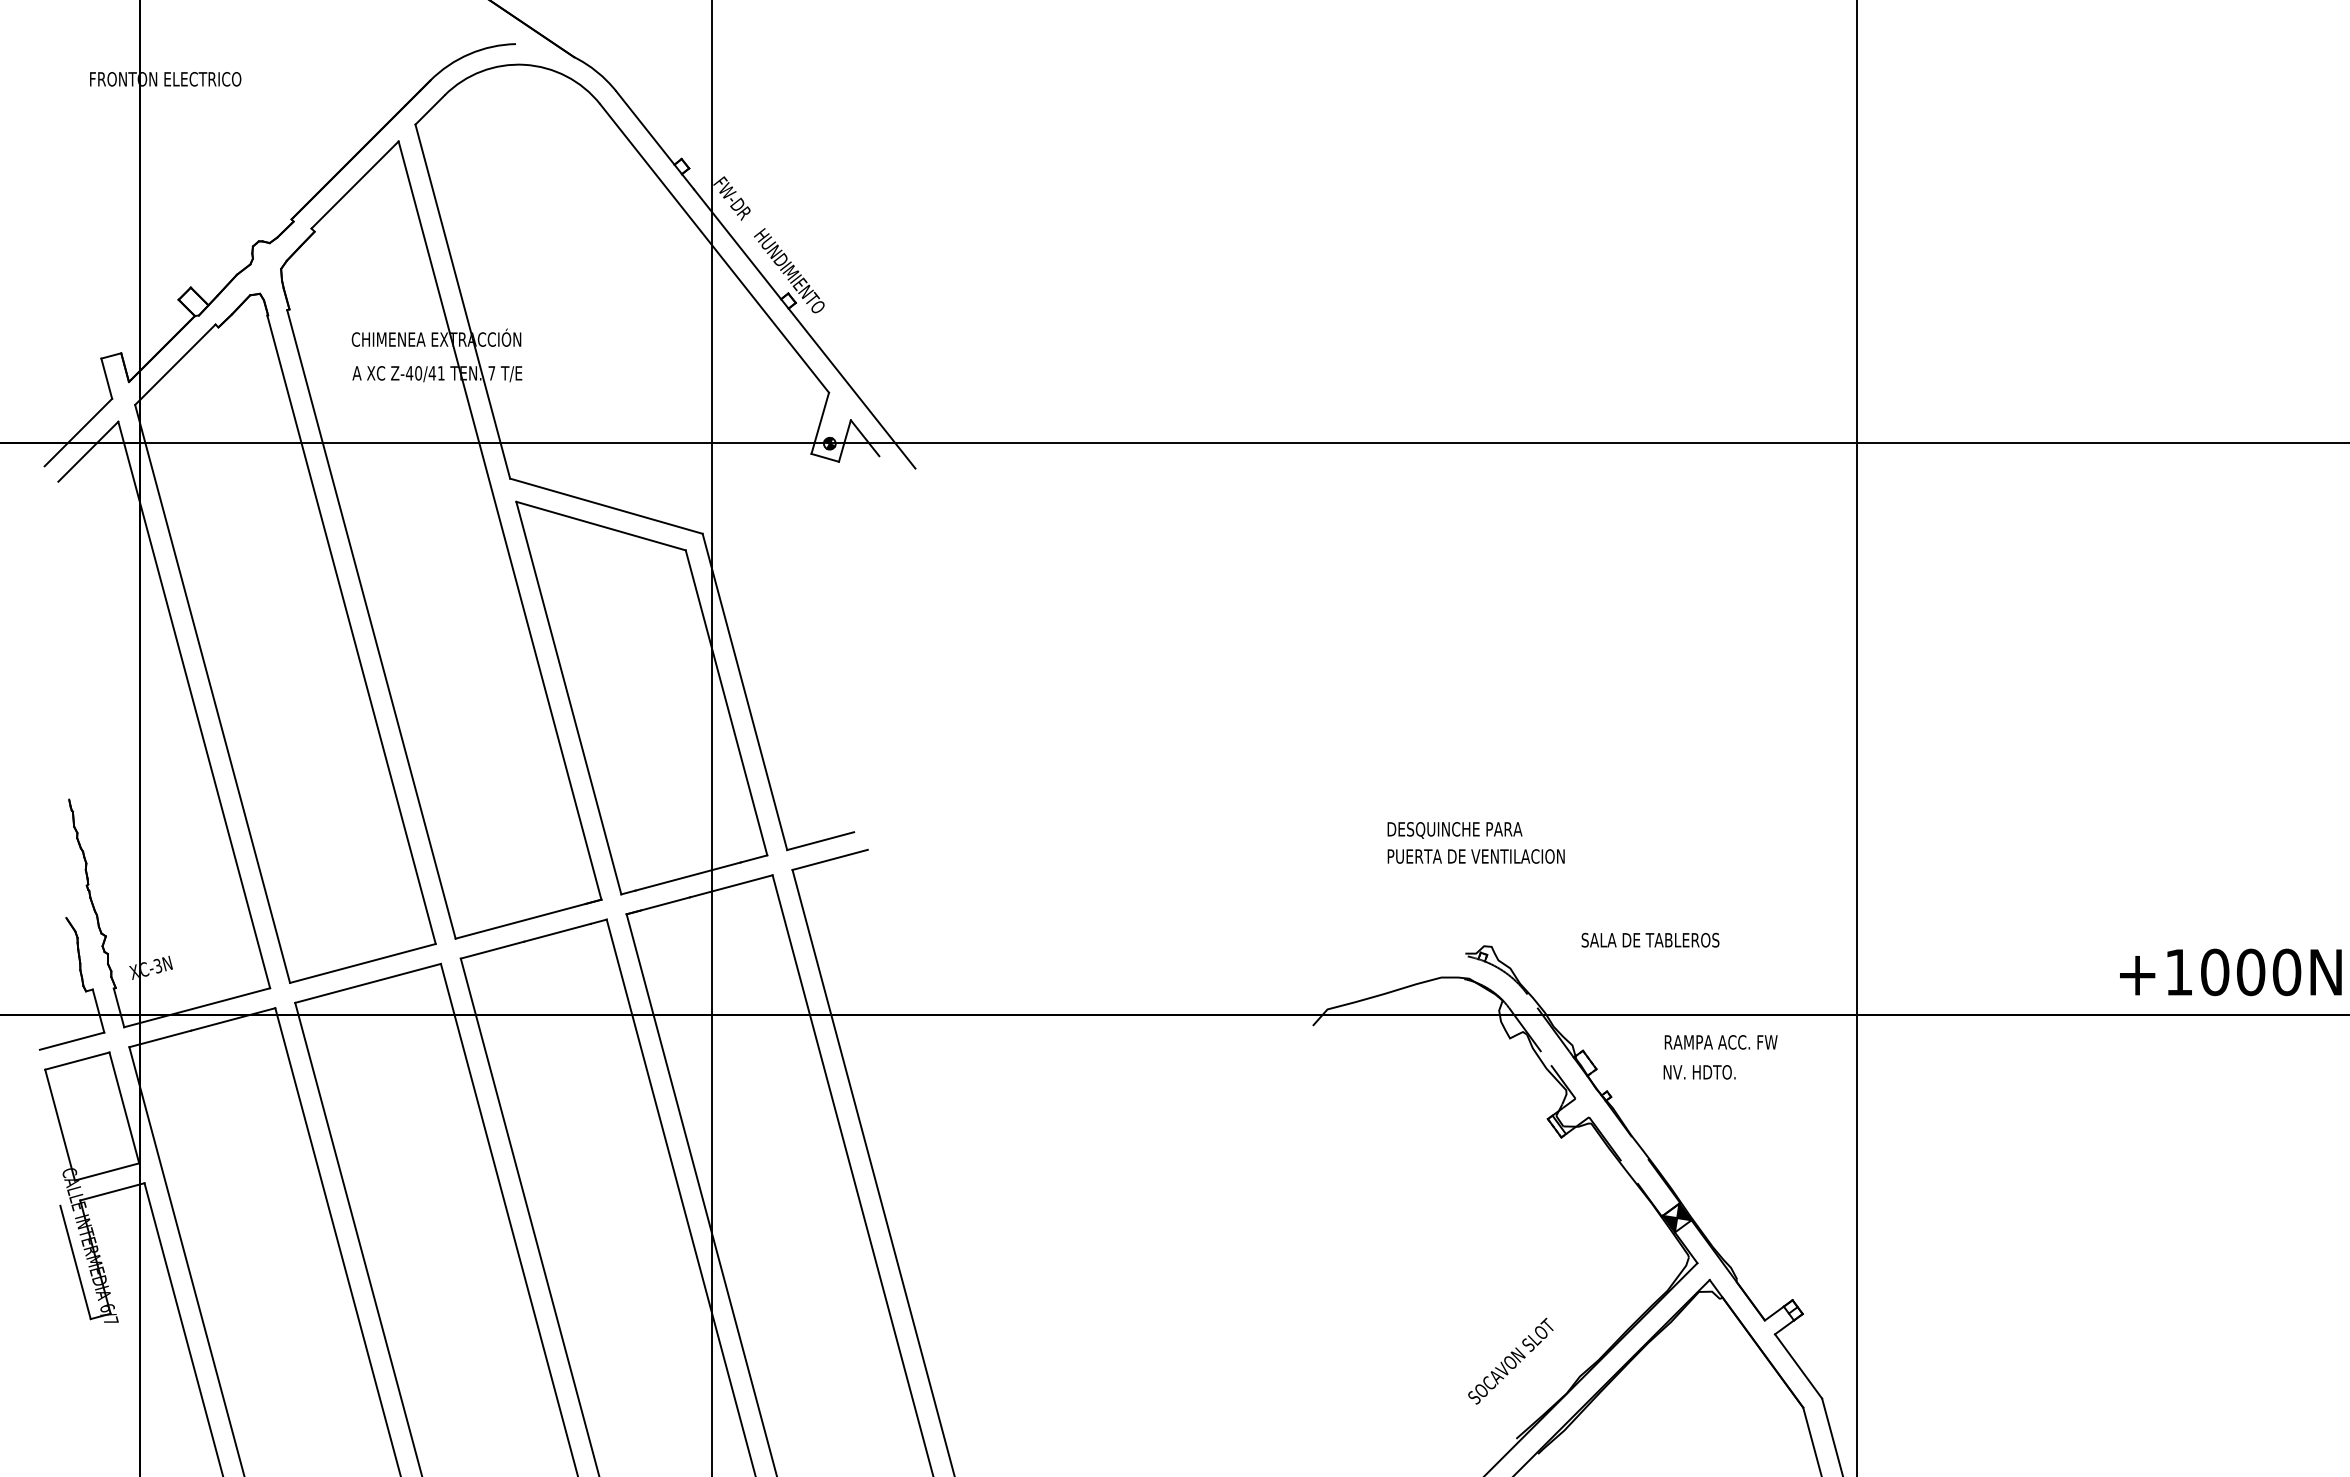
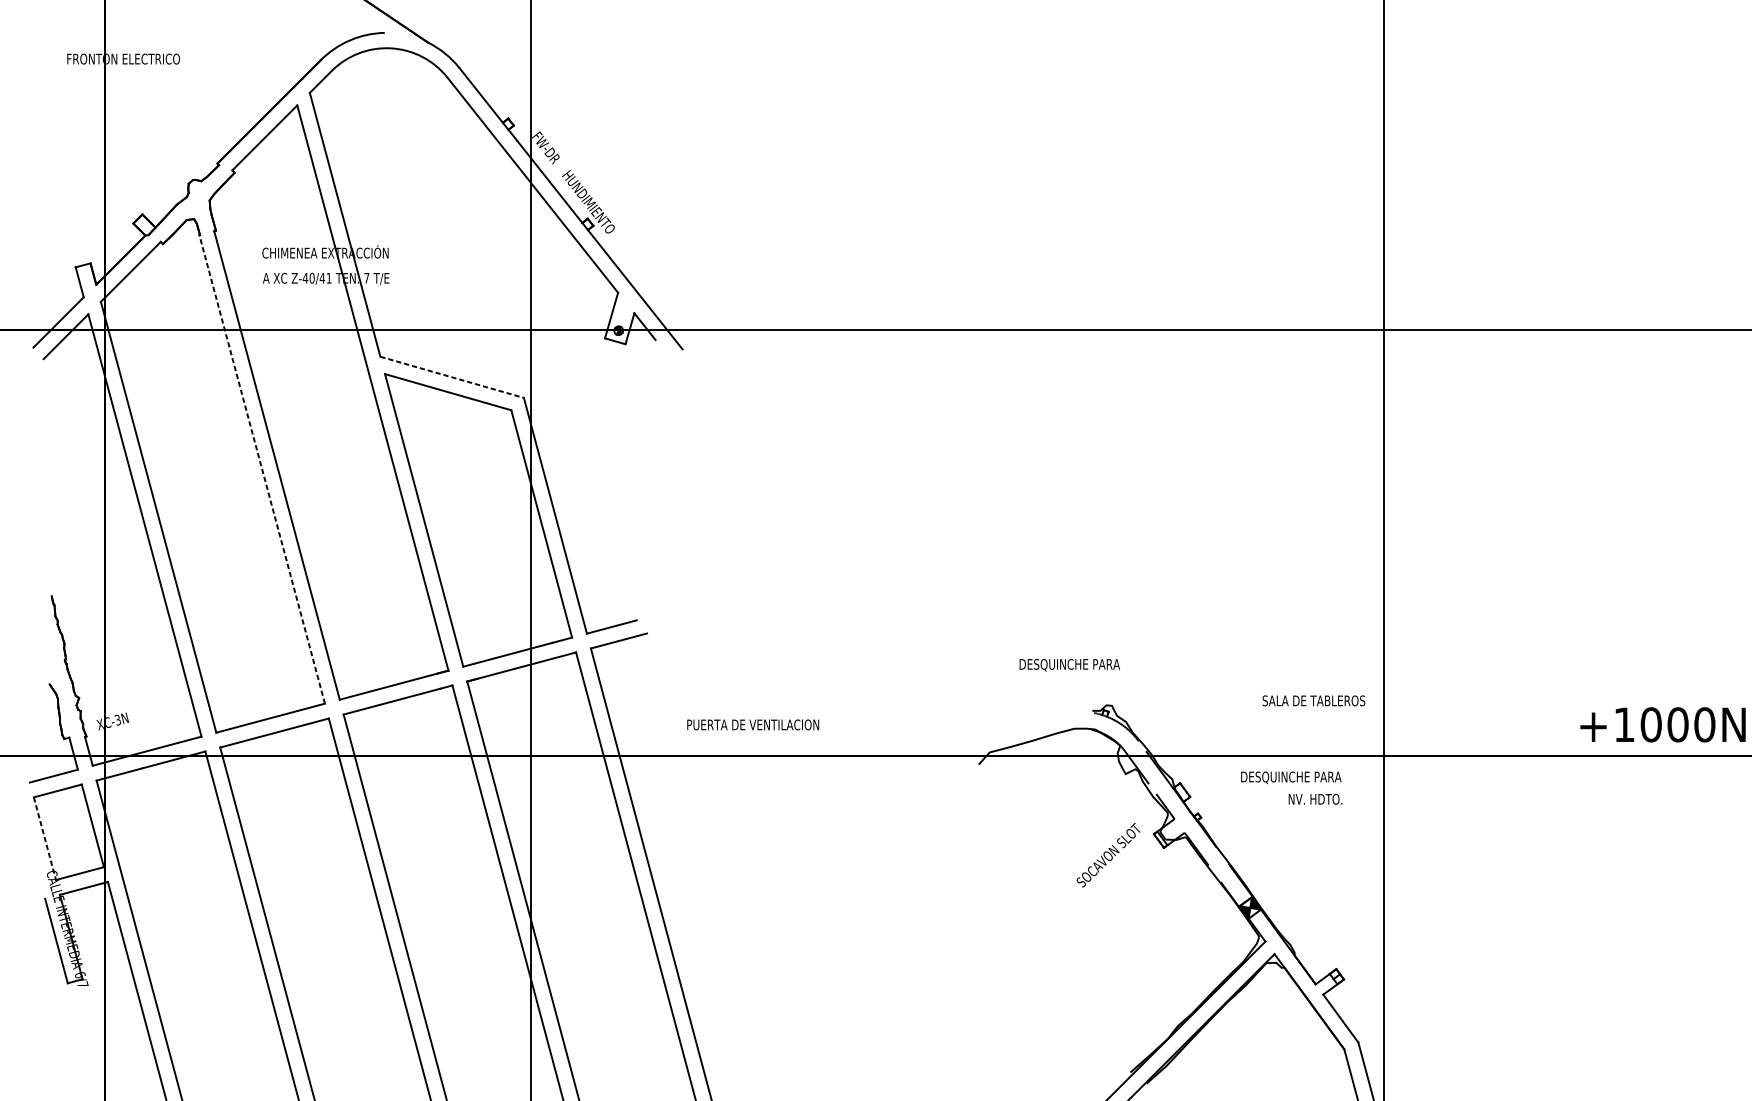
line: (606, 506) -> (452, 377), solid -> dashed
line: (351, 629) -> (262, 469), solid -> dashed
text: (1454, 830) -> (1069, 665), moved
text: (1475, 856) -> (752, 724), moved
text: (1650, 939) -> (1313, 700), moved
text: (1732, 1043) -> (1291, 777), RAMPA ACC. FW -> DESQUINCHE PARA
text: (1699, 1072) -> (1315, 799), moved
line: (60, 1125) -> (45, 838), solid -> dashed
text: (1510, 1360) -> (1108, 854), moved

